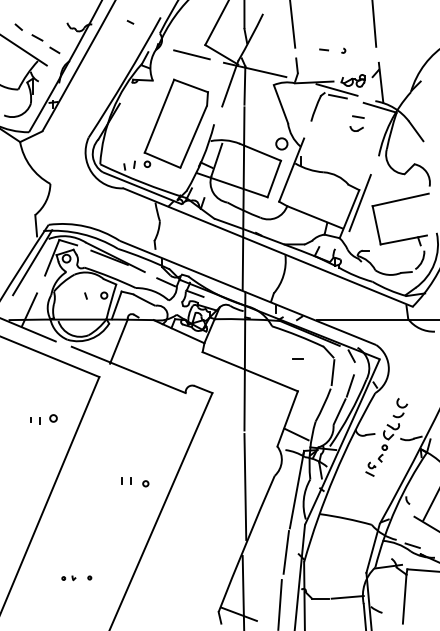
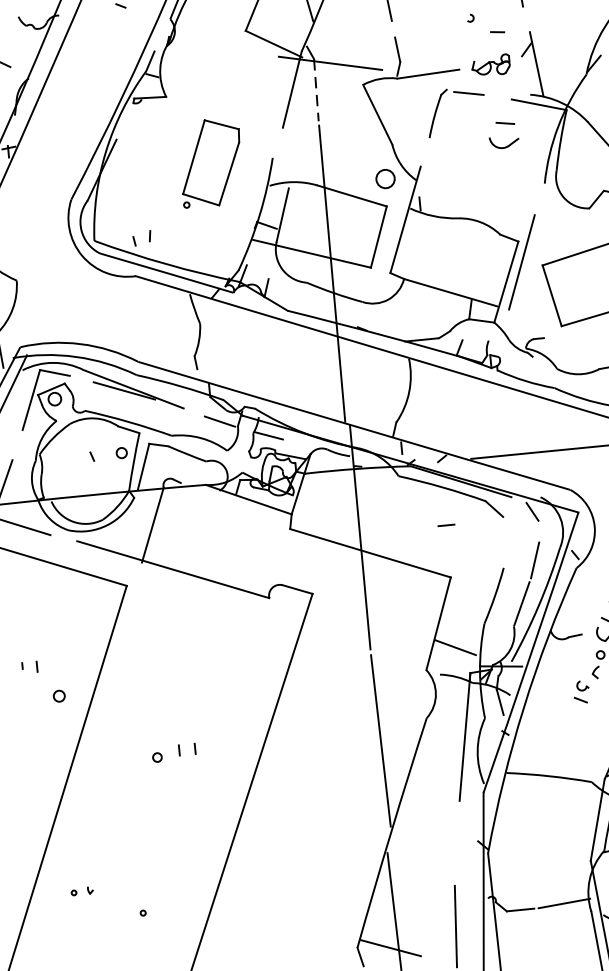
line: (323, 49) -> (496, 31), moved
line: (191, 54) -> (224, 48), removed
line: (244, 86) -> (315, 91), solid -> dashed
line: (336, 89) -> (465, 82), removed
part: (175, 123) -> (209, 162), size x0.6
part: (356, 128) -> (504, 142), size x1.4
line: (332, 372) -> (503, 541), removed
circle: (53, 418) -> (59, 696), moved
circle: (145, 483) -> (156, 757), moved
line: (285, 552) -> (456, 840), removed
part: (68, 578) -> (81, 892), moved

